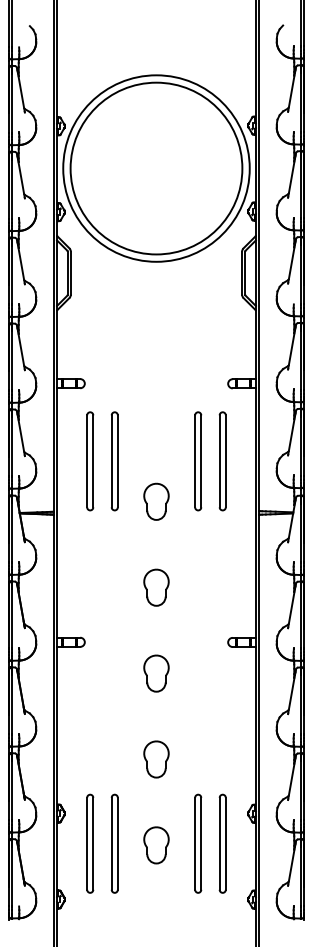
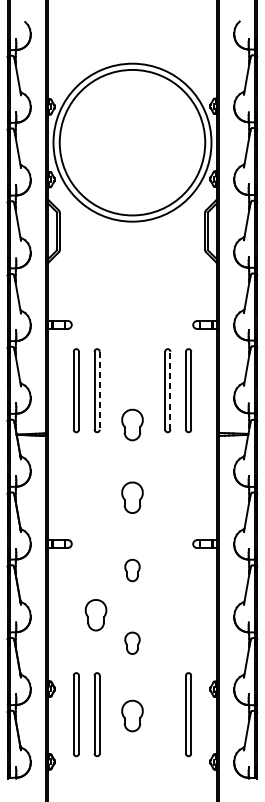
line: (201, 460) -> (170, 389), solid -> dashed
line: (117, 461) -> (99, 390), solid -> dashed
part: (156, 673) -> (132, 570), size x0.7
part: (113, 726) -> (96, 615), added
part: (156, 759) -> (132, 643), size x0.7
part: (198, 843) -> (168, 714), removed

